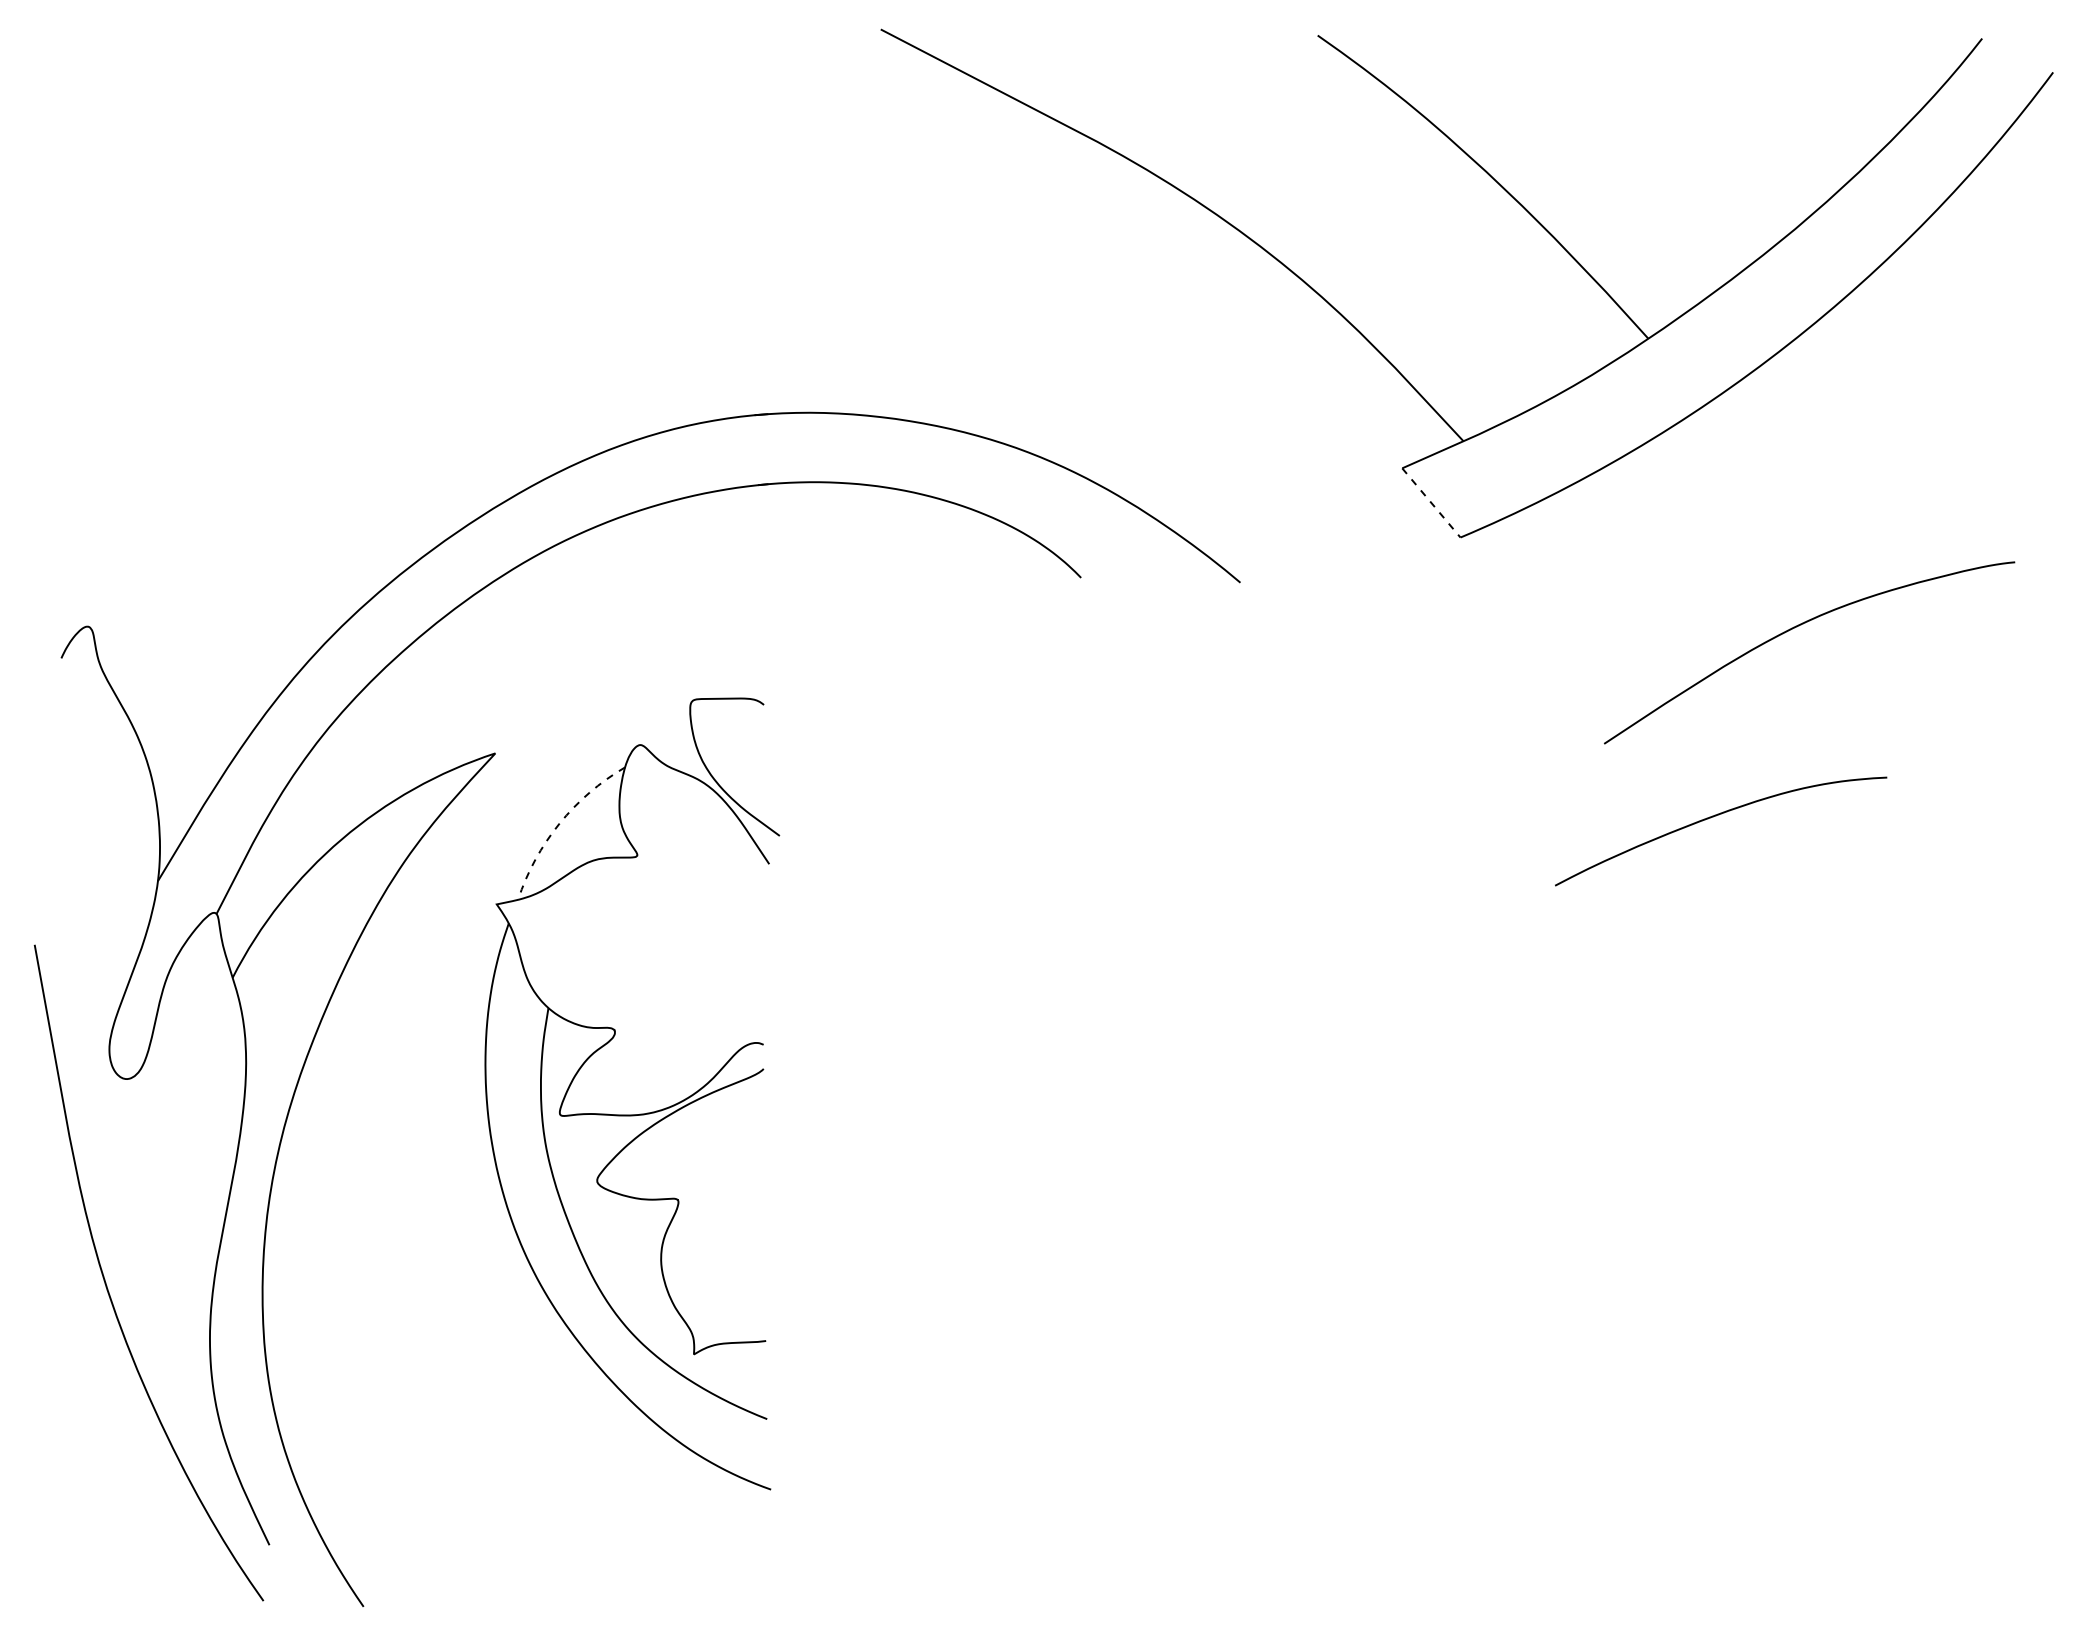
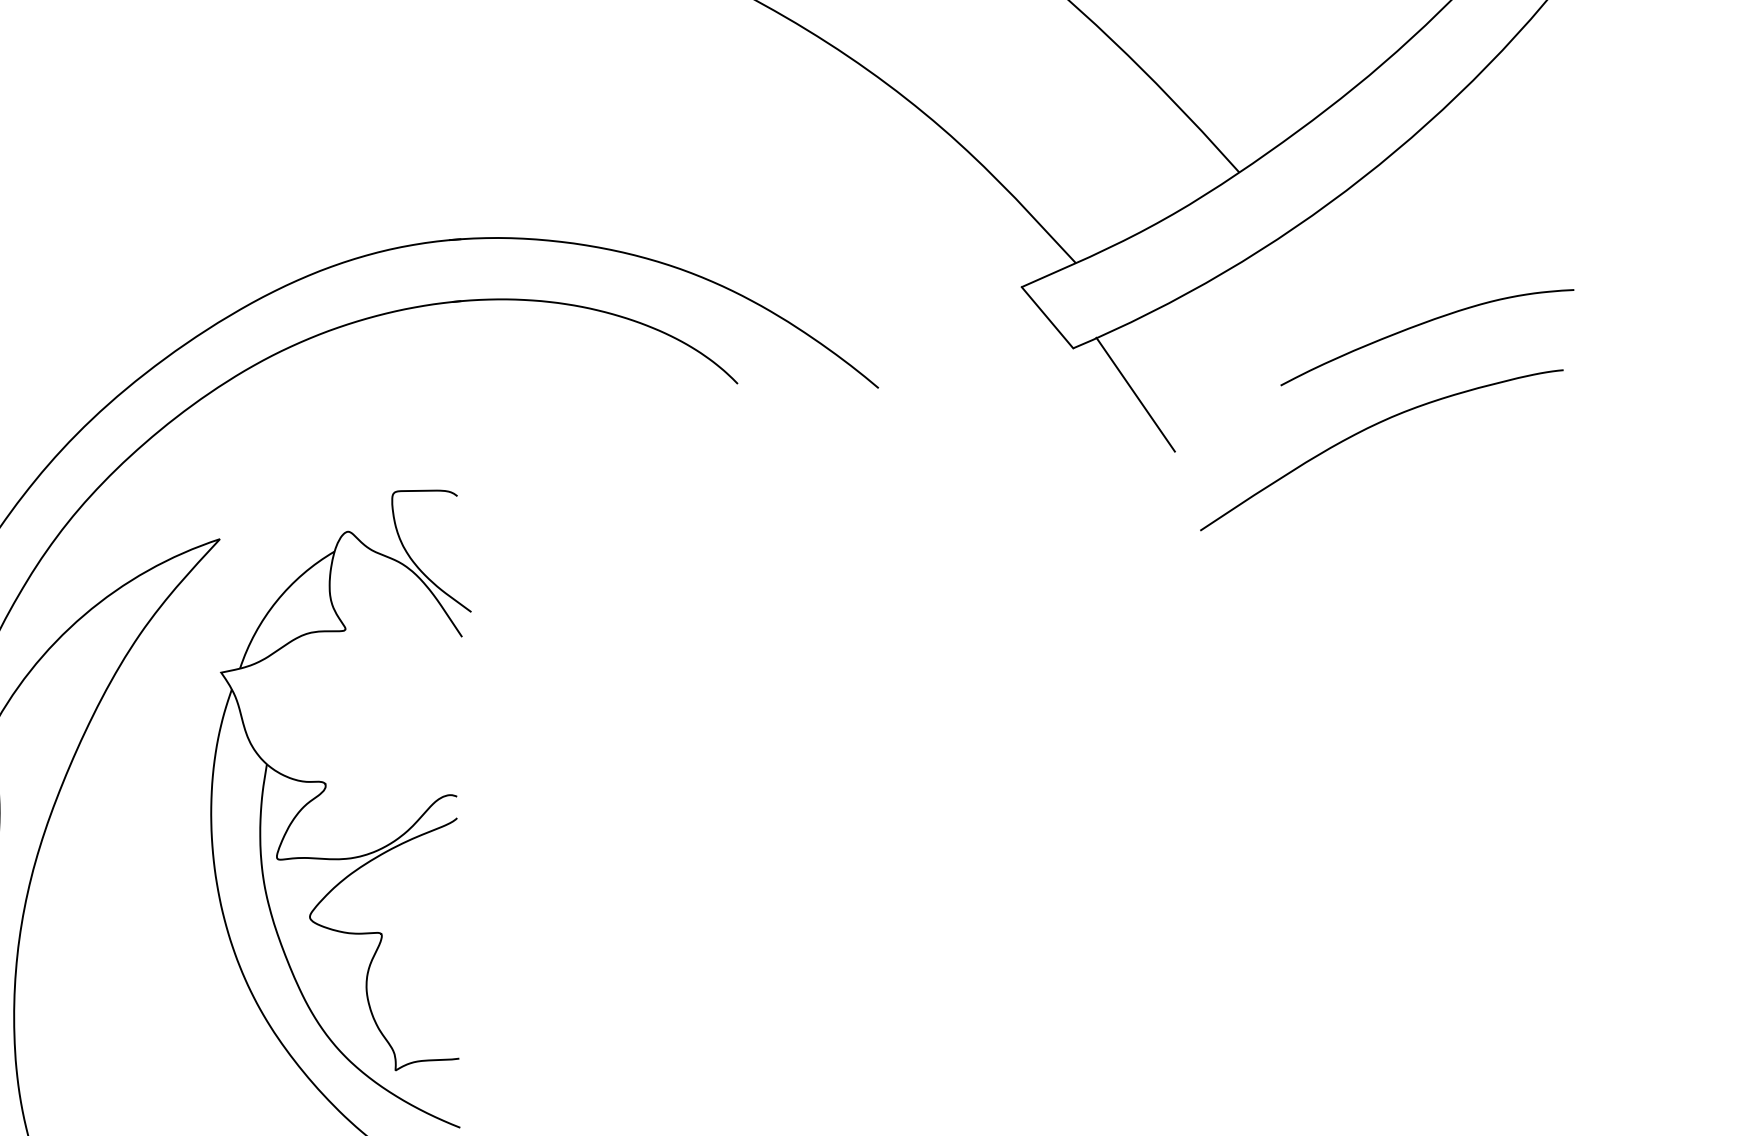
line: (1431, 503) -> (1047, 318), dashed -> solid
line: (1530, 589) -> (1135, 394), added
curve: (1716, 816) -> (1423, 324), moved
arc: (559, 823) -> (276, 601), dashed -> solid

